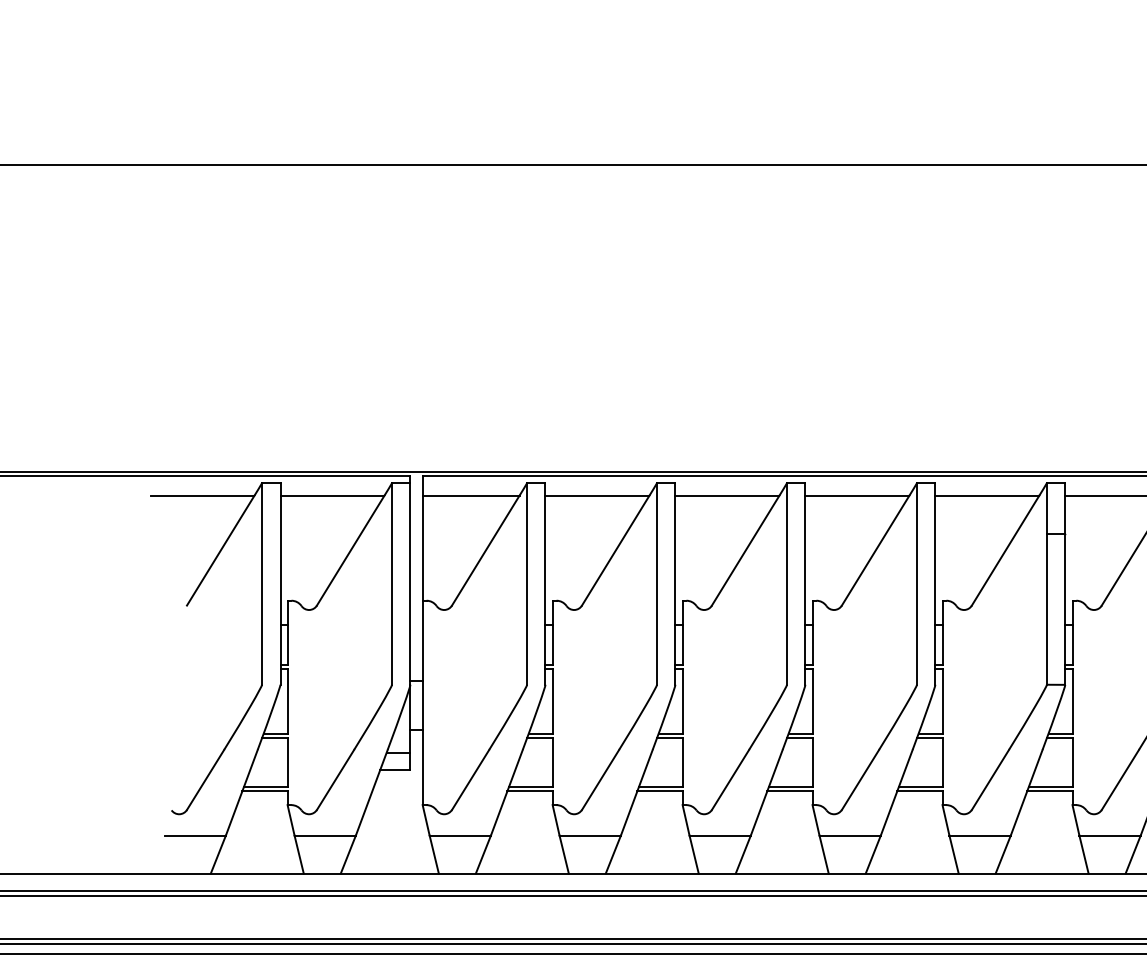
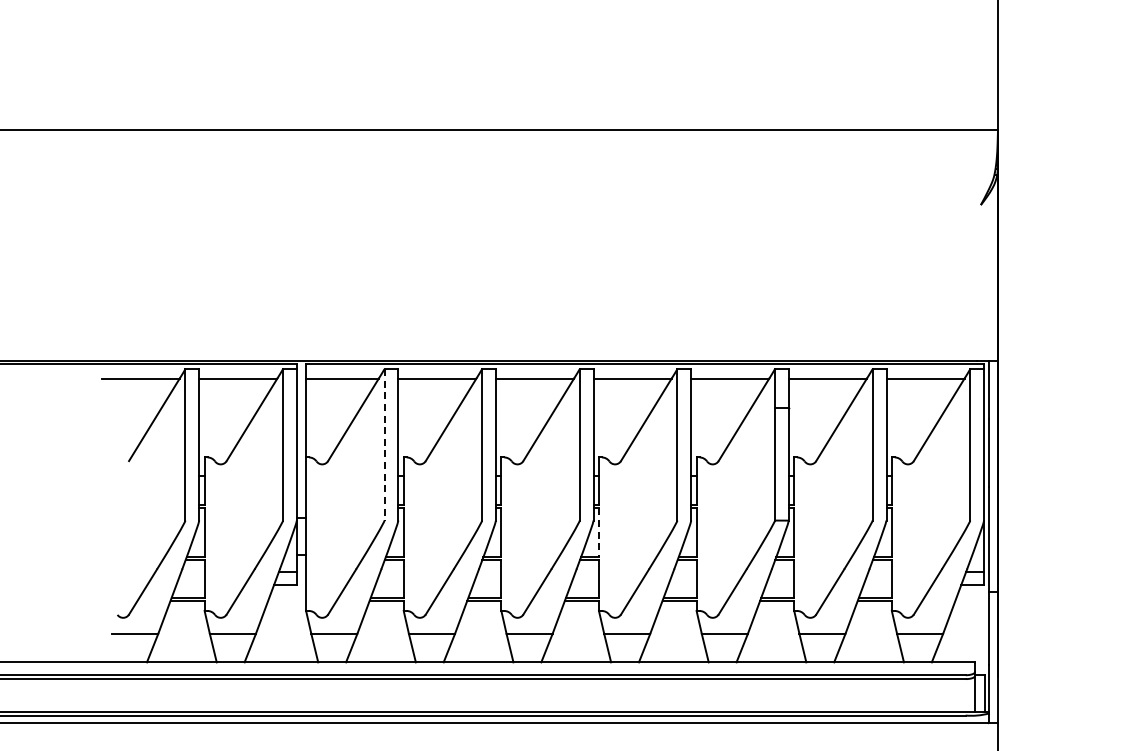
line: (527, 583) -> (384, 444), solid -> dashed
line: (811, 700) -> (598, 532), solid -> dashed

